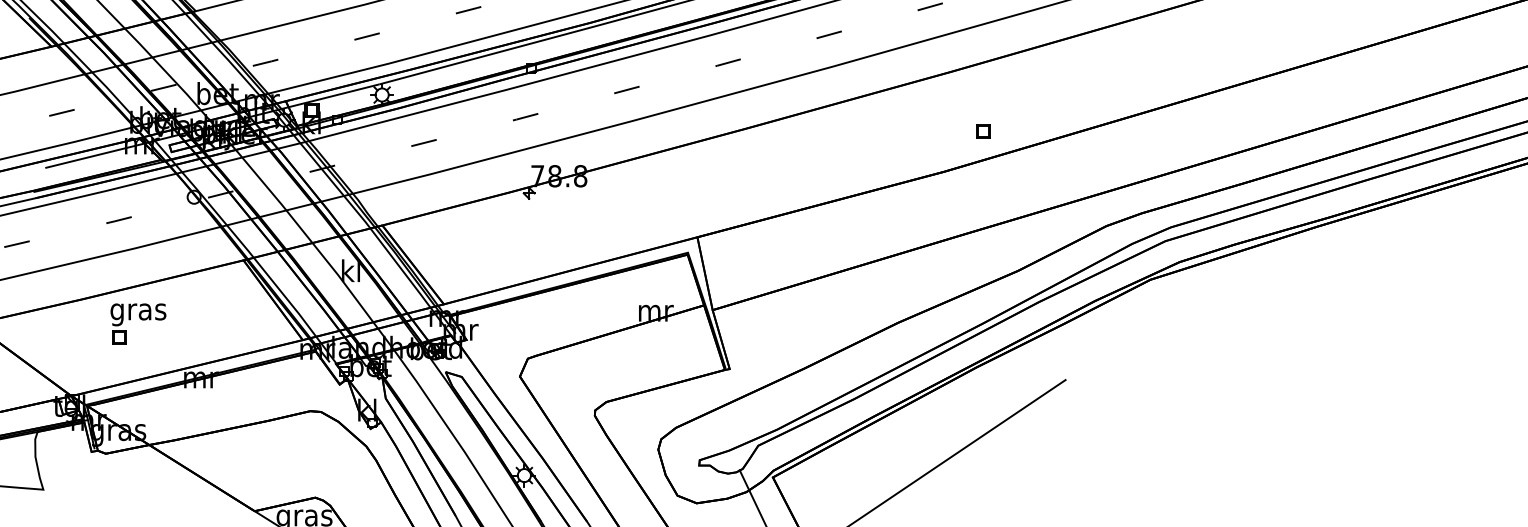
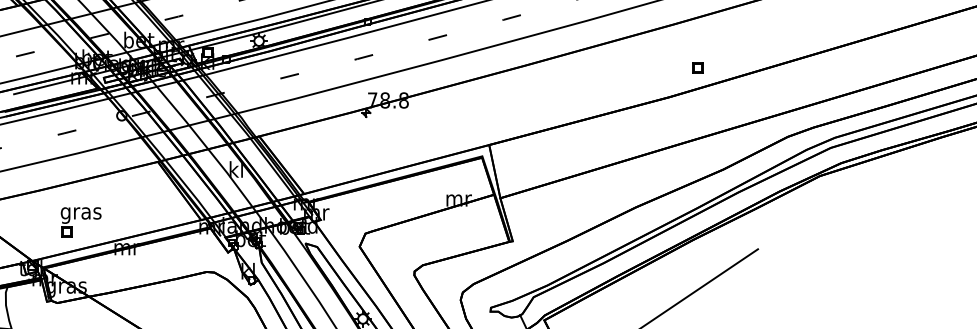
part: (138, 323) -> (81, 221), moved

